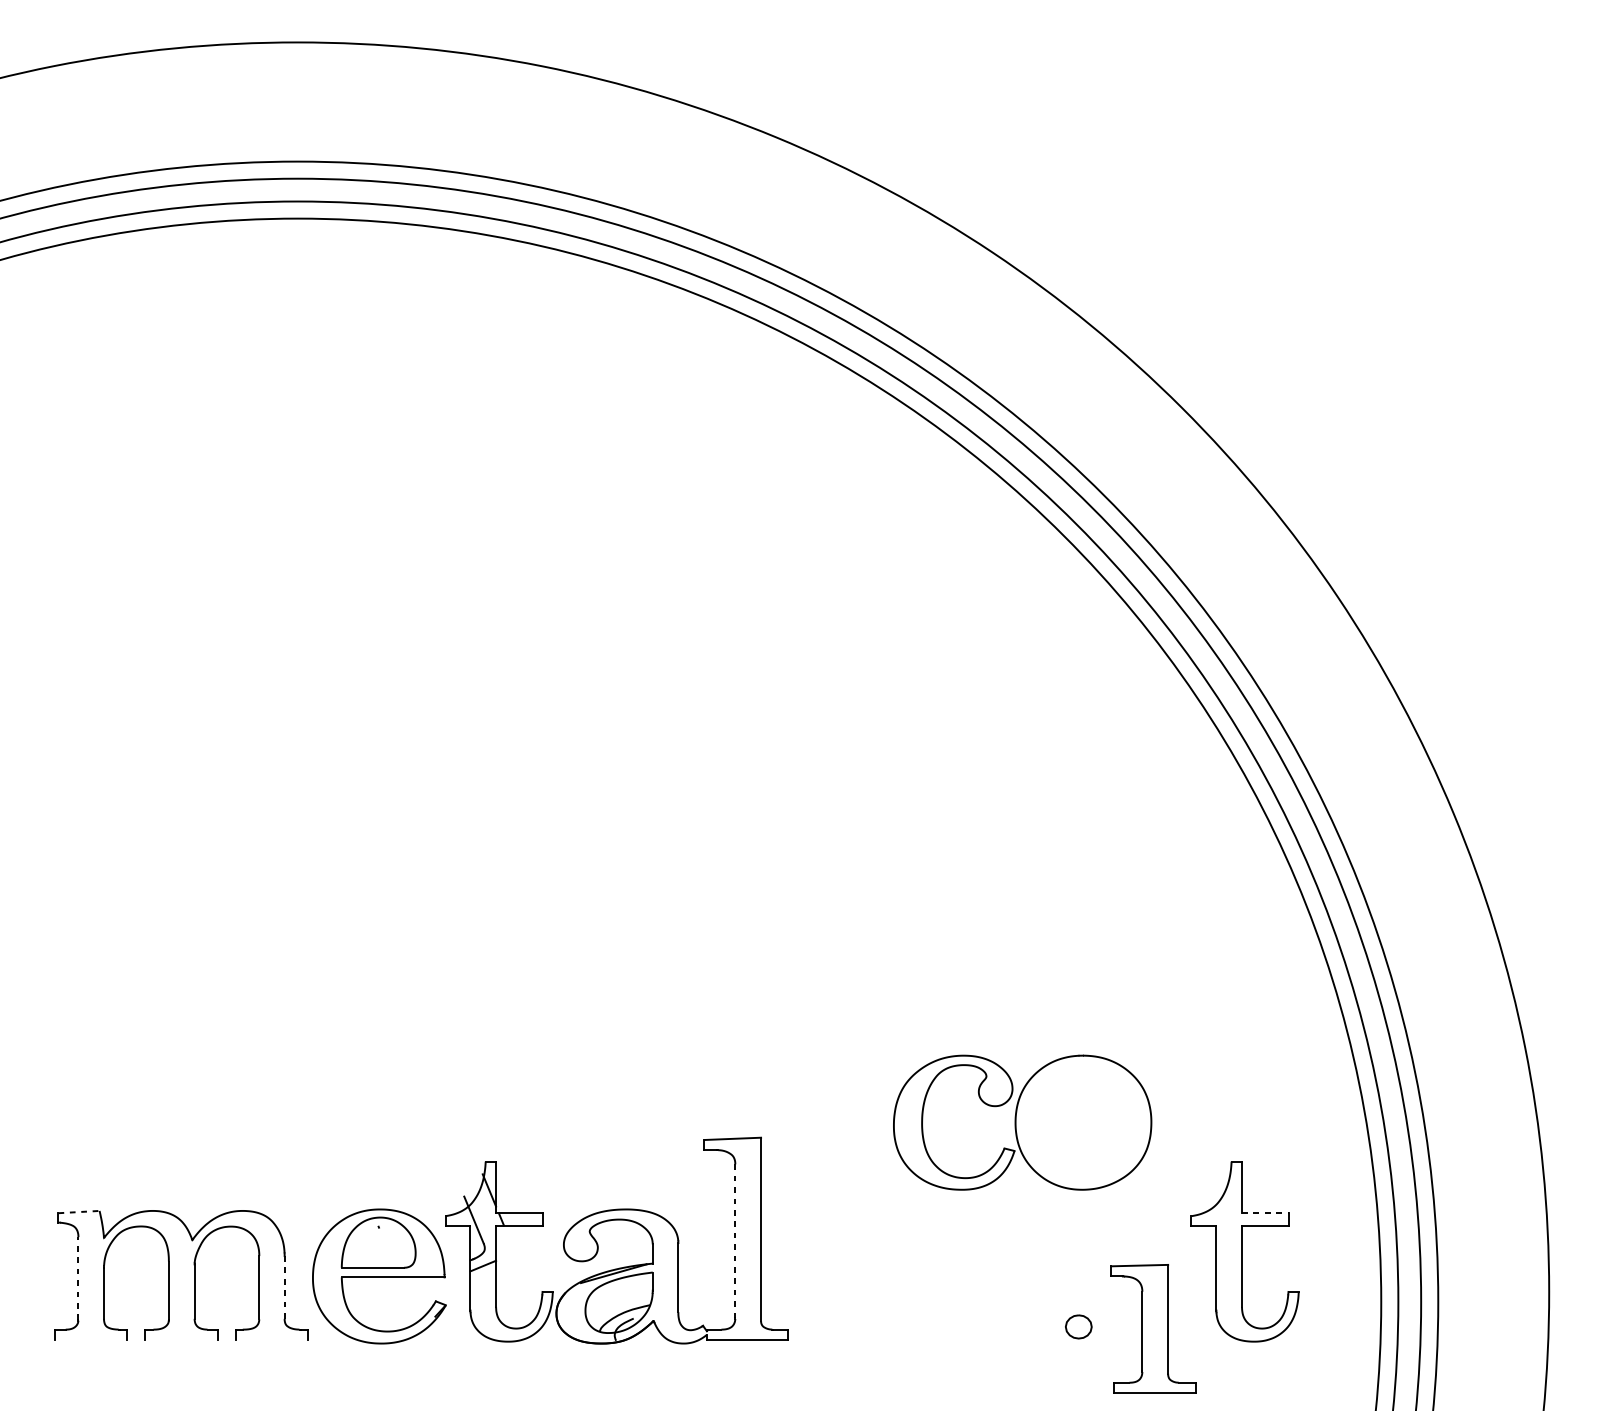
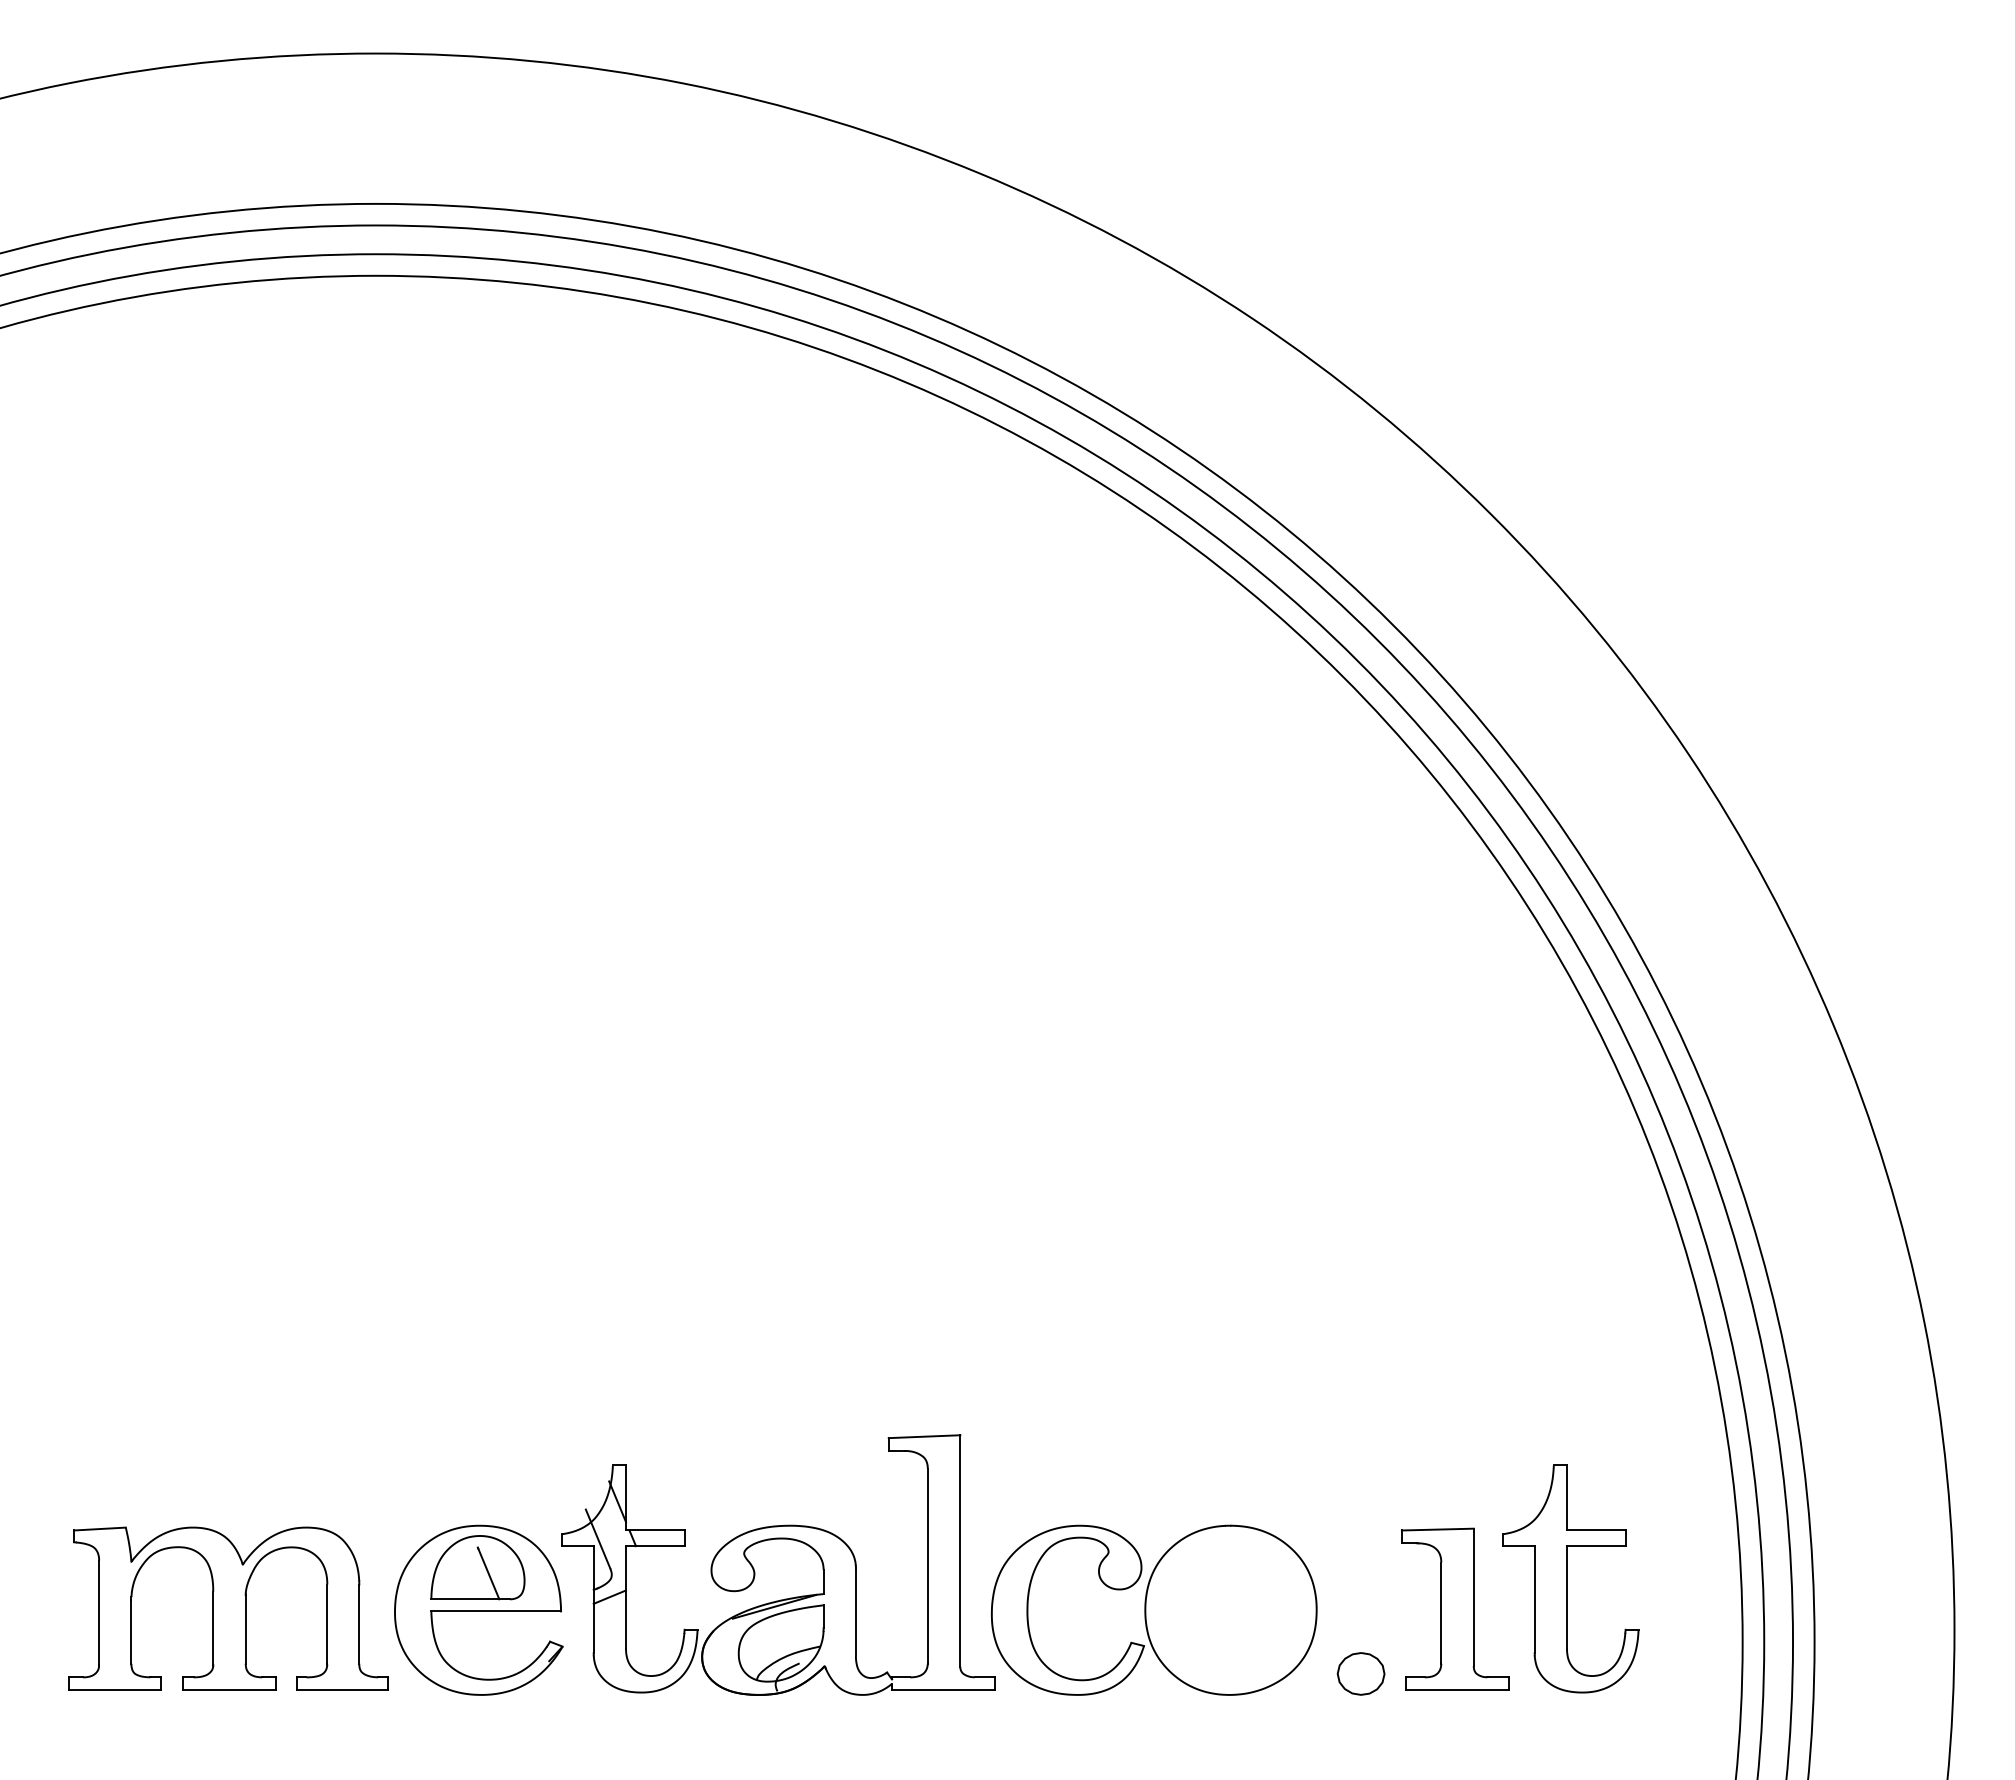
part: (1022, 1122) -> (1154, 1609), moved
line: (78, 1212) -> (99, 1529), dashed -> solid
line: (1265, 1213) -> (1596, 1530), dashed -> solid
line: (735, 1240) -> (927, 1565), dashed -> solid
line: (387, 1247) -> (488, 1573), added
line: (78, 1278) -> (99, 1612), dashed -> solid
line: (284, 1287) -> (359, 1624), dashed -> solid
part: (1078, 1326) -> (1360, 1673), size x1.43
part: (1153, 1328) -> (1455, 1608), moved
line: (90, 1340) -> (114, 1690), added
line: (181, 1340) -> (229, 1690), added
line: (271, 1340) -> (342, 1690), added

